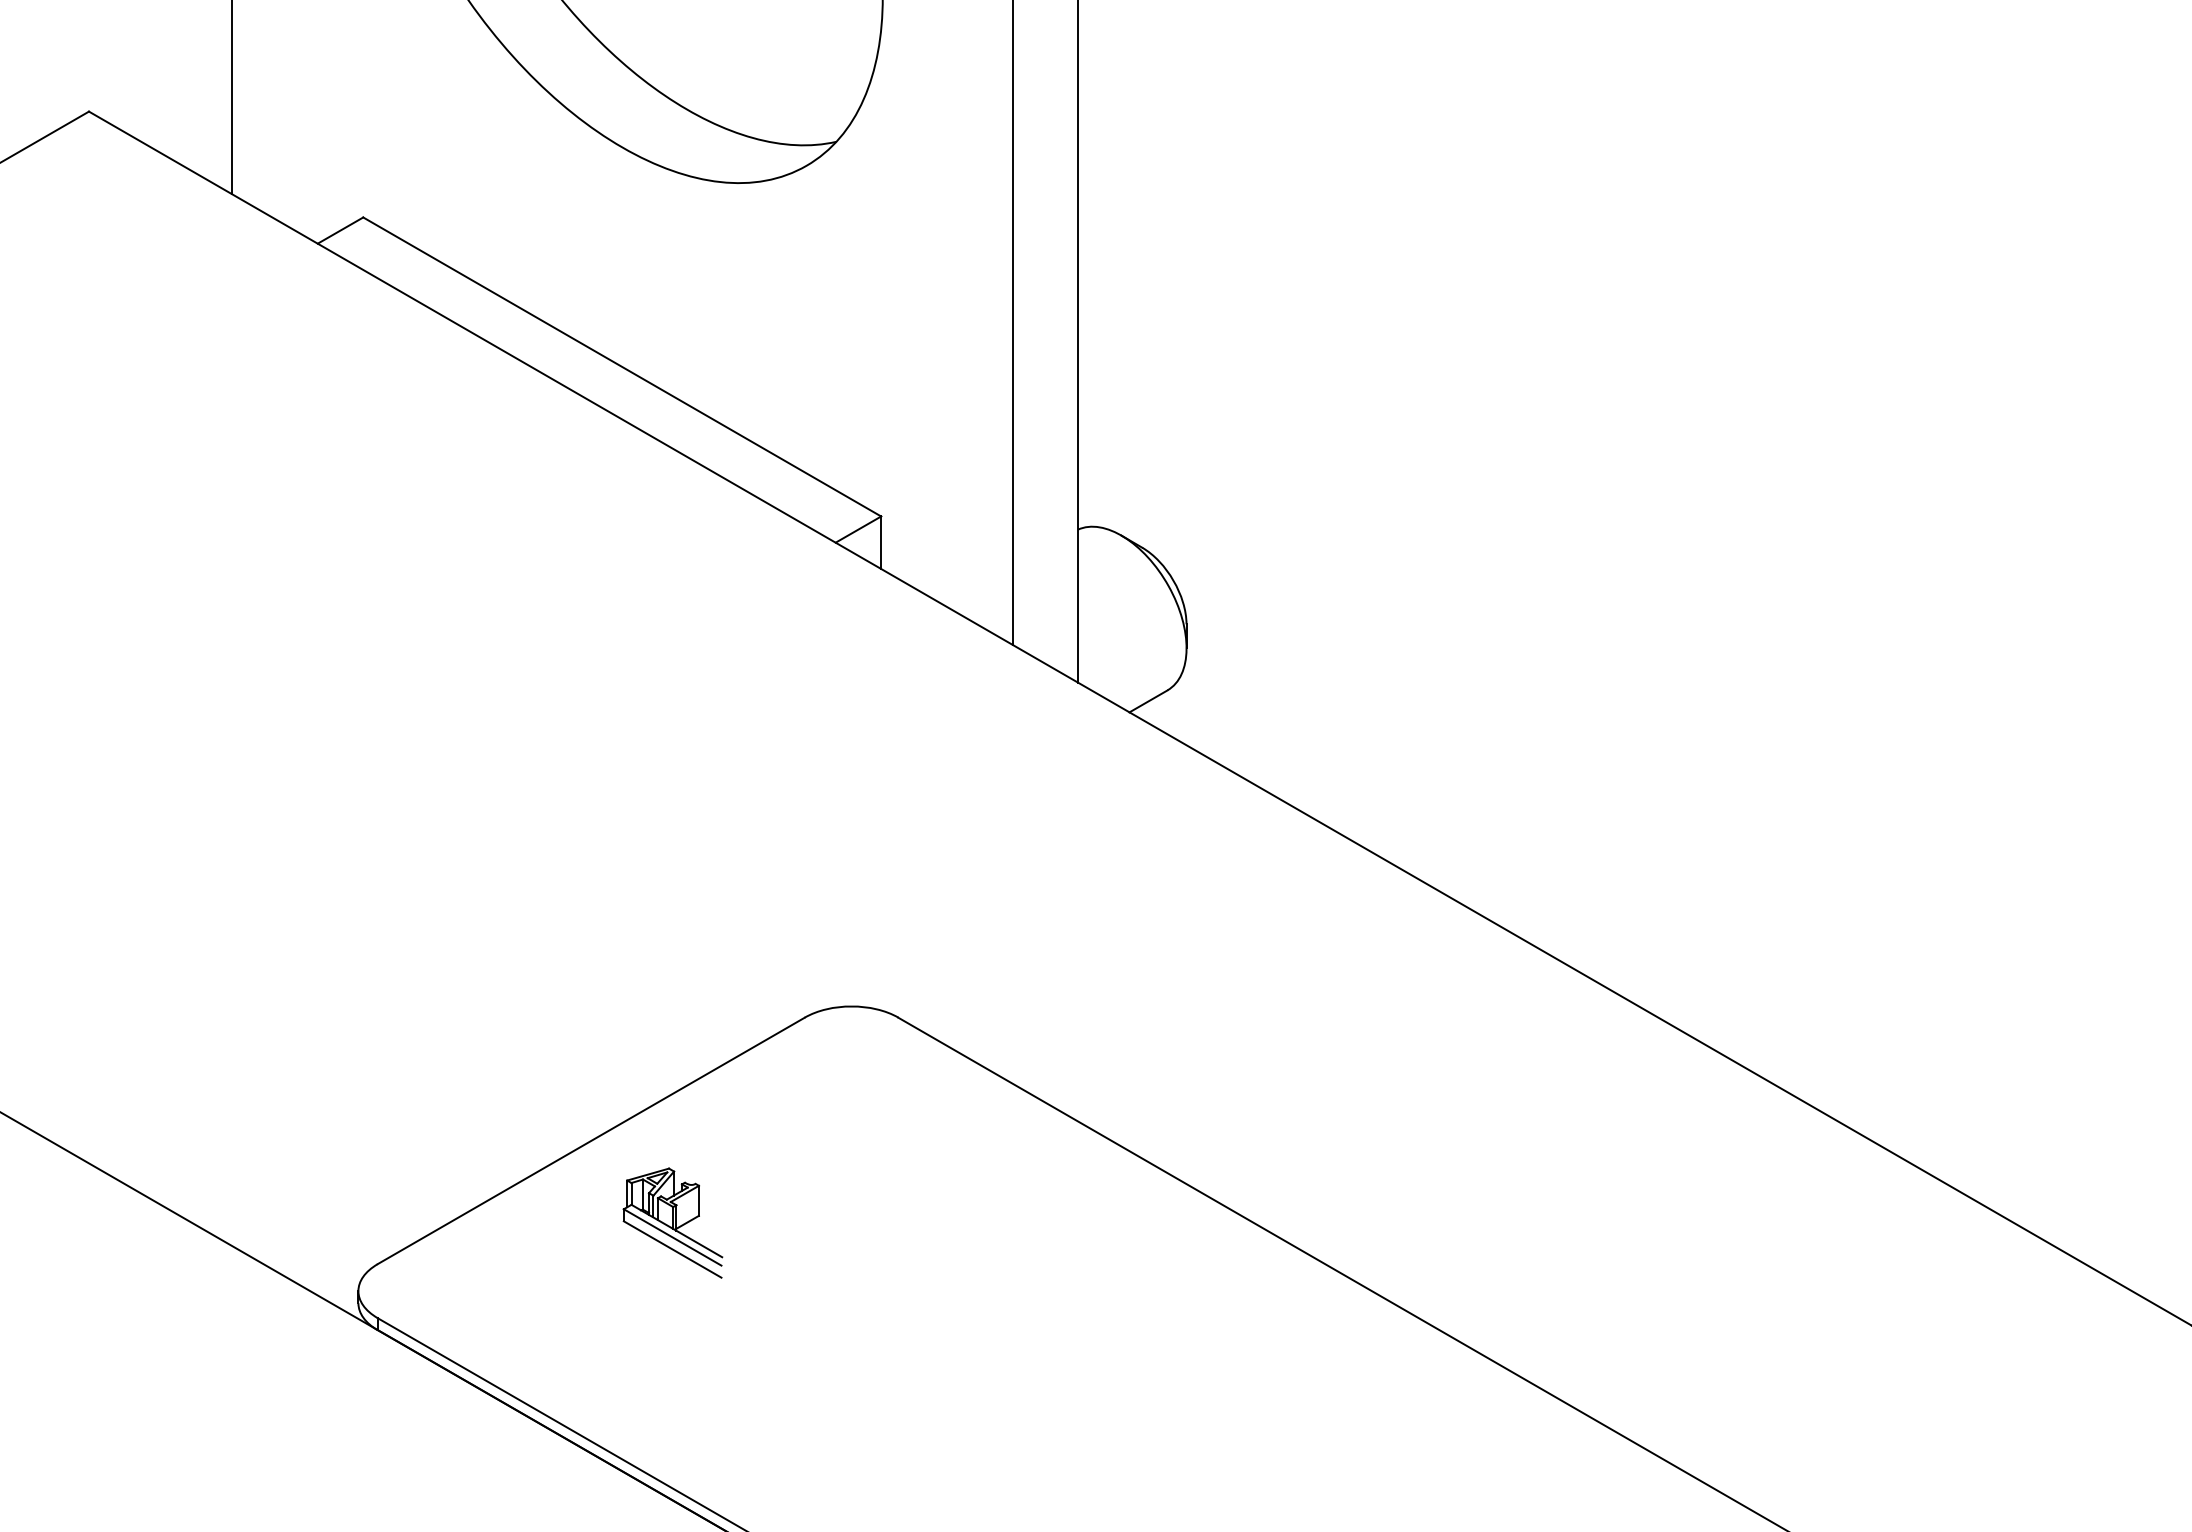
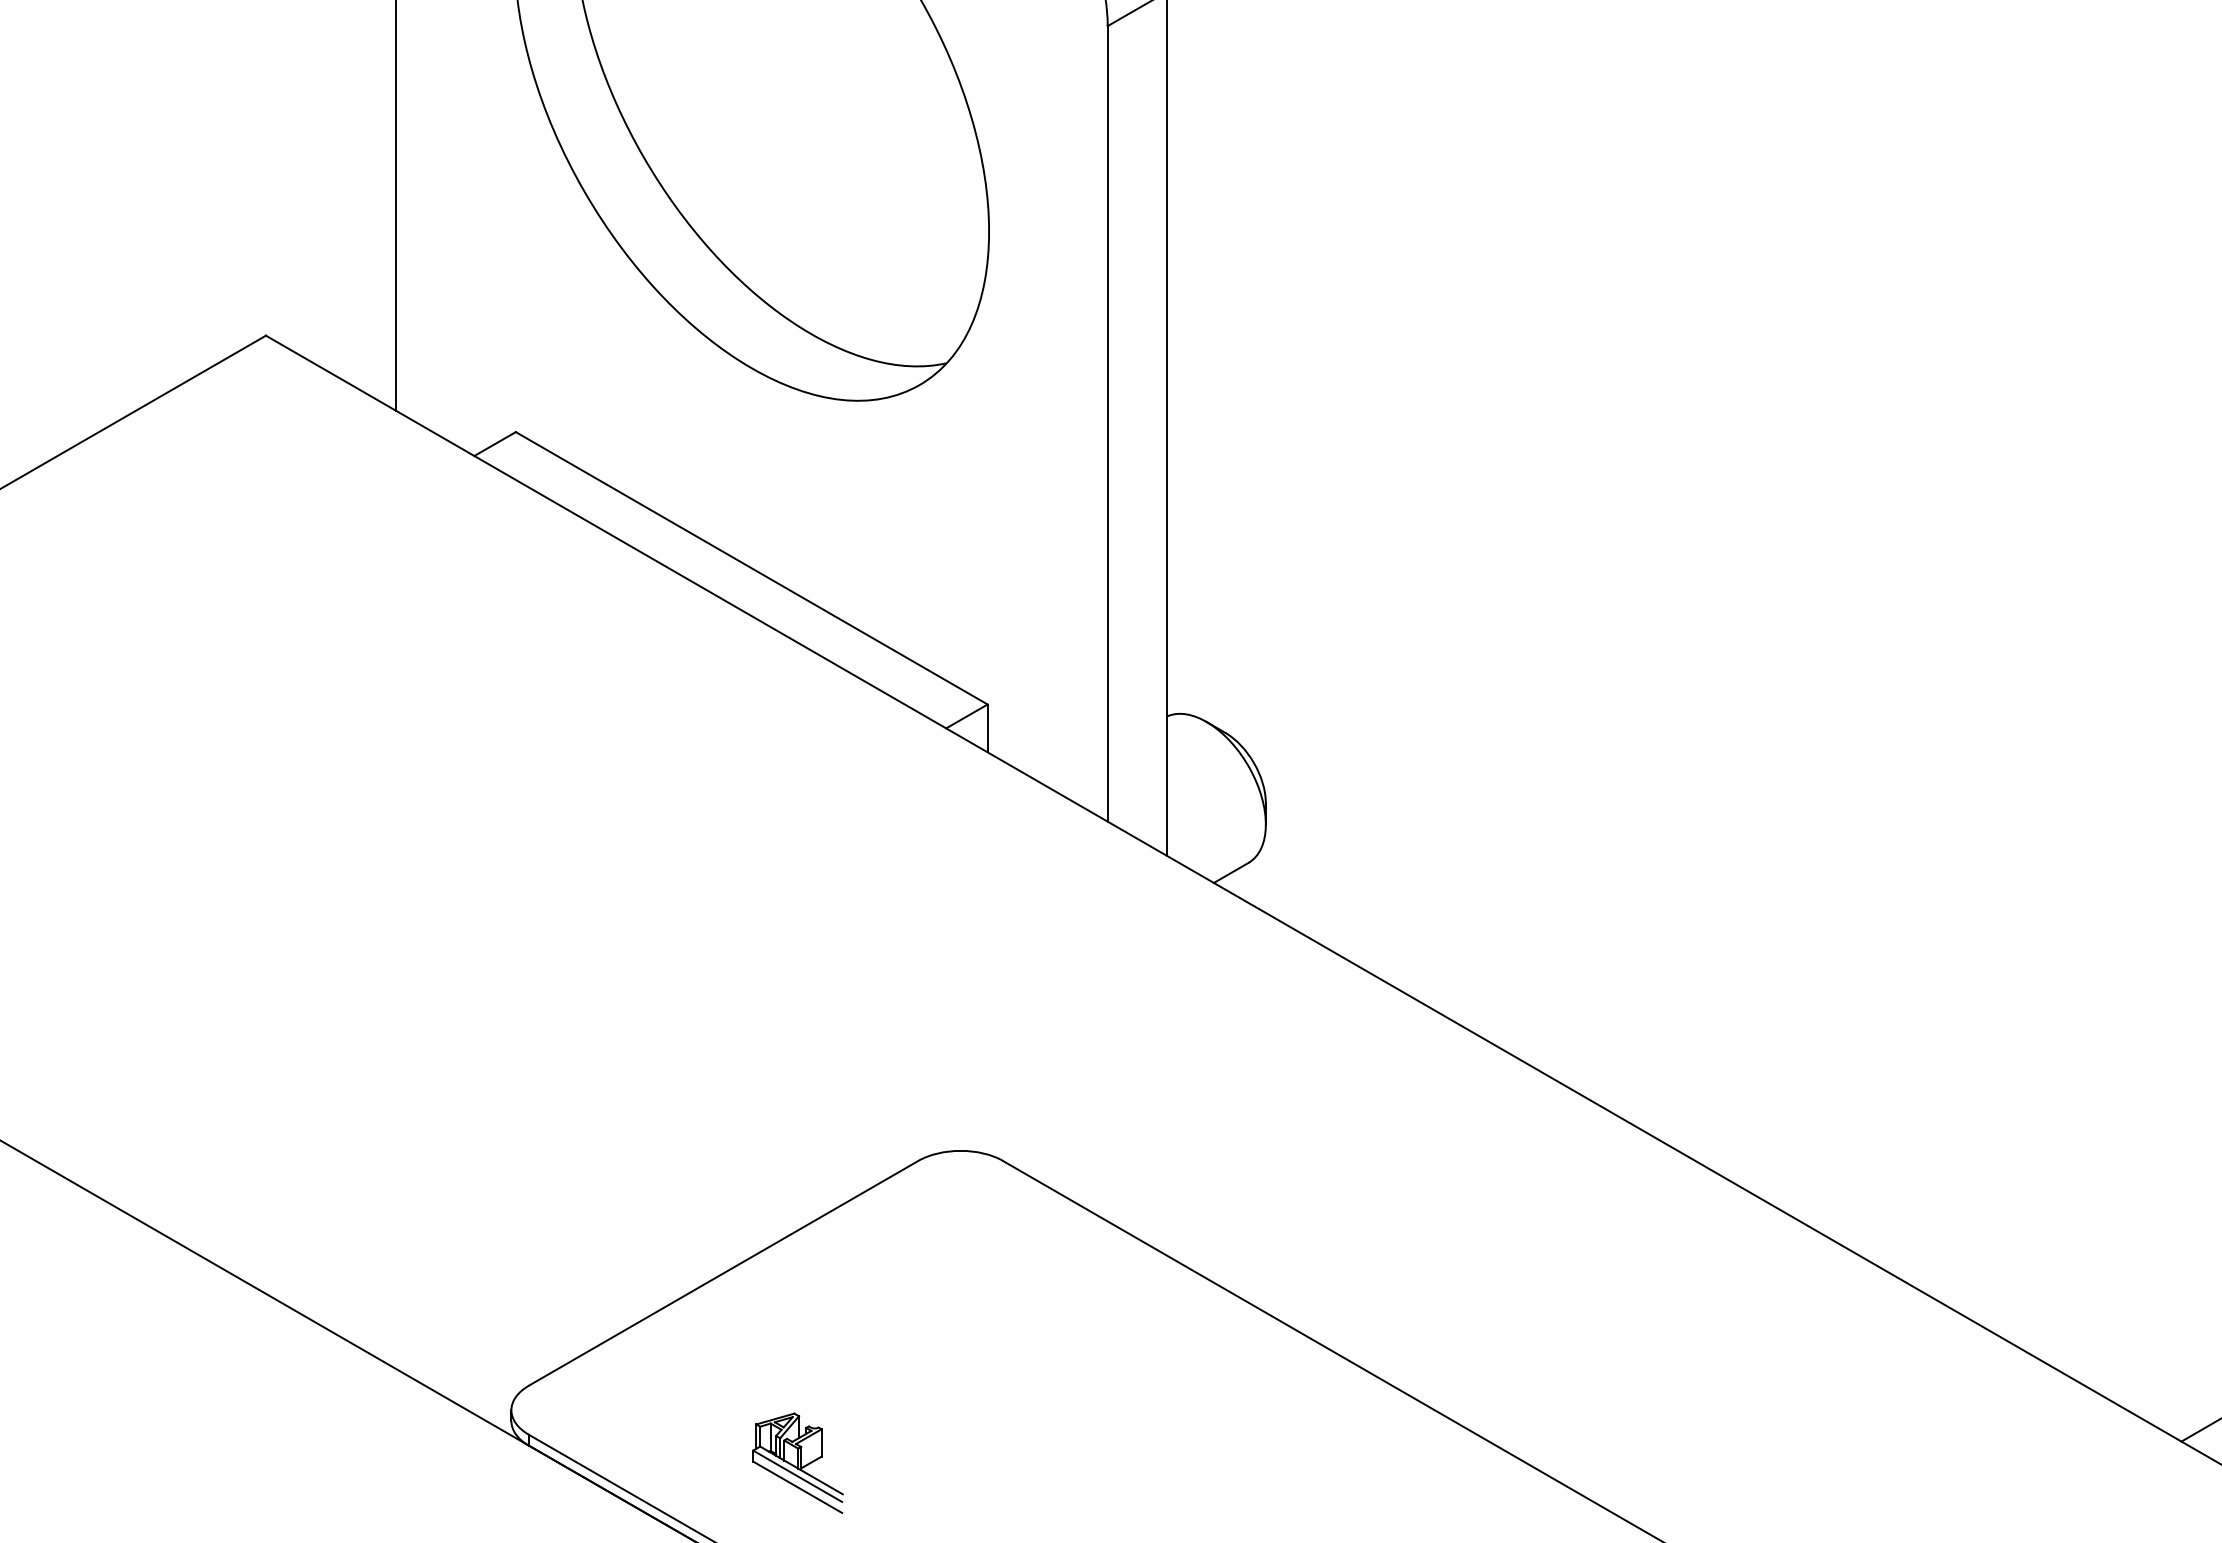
part: (672, 1222) -> (797, 1462), moved

